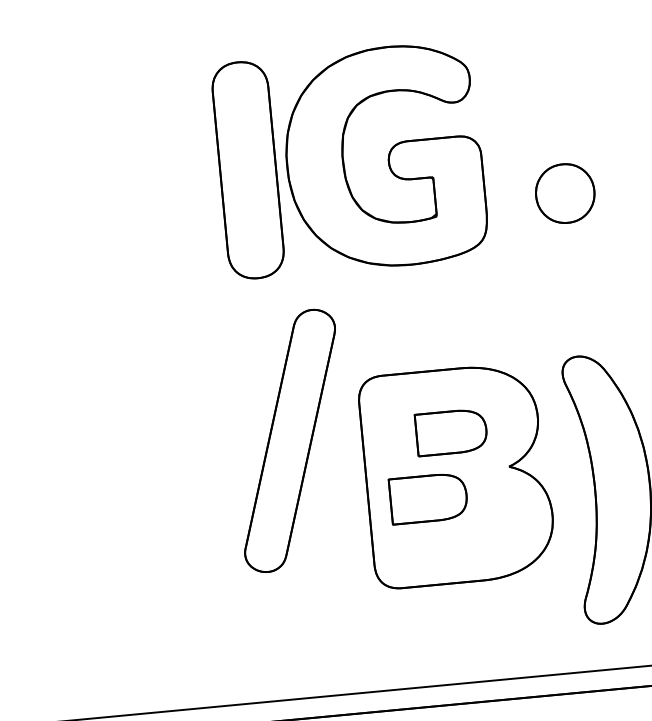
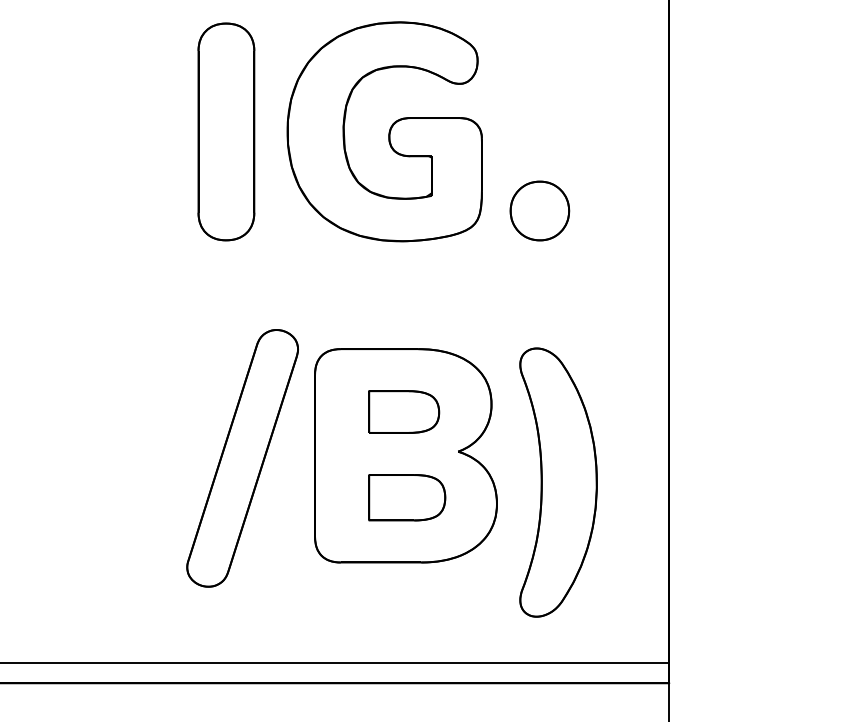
part: (383, 157) -> (384, 131), moved
part: (564, 193) -> (539, 210), moved
part: (289, 441) -> (242, 458), moved
part: (428, 498) -> (407, 497), moved

